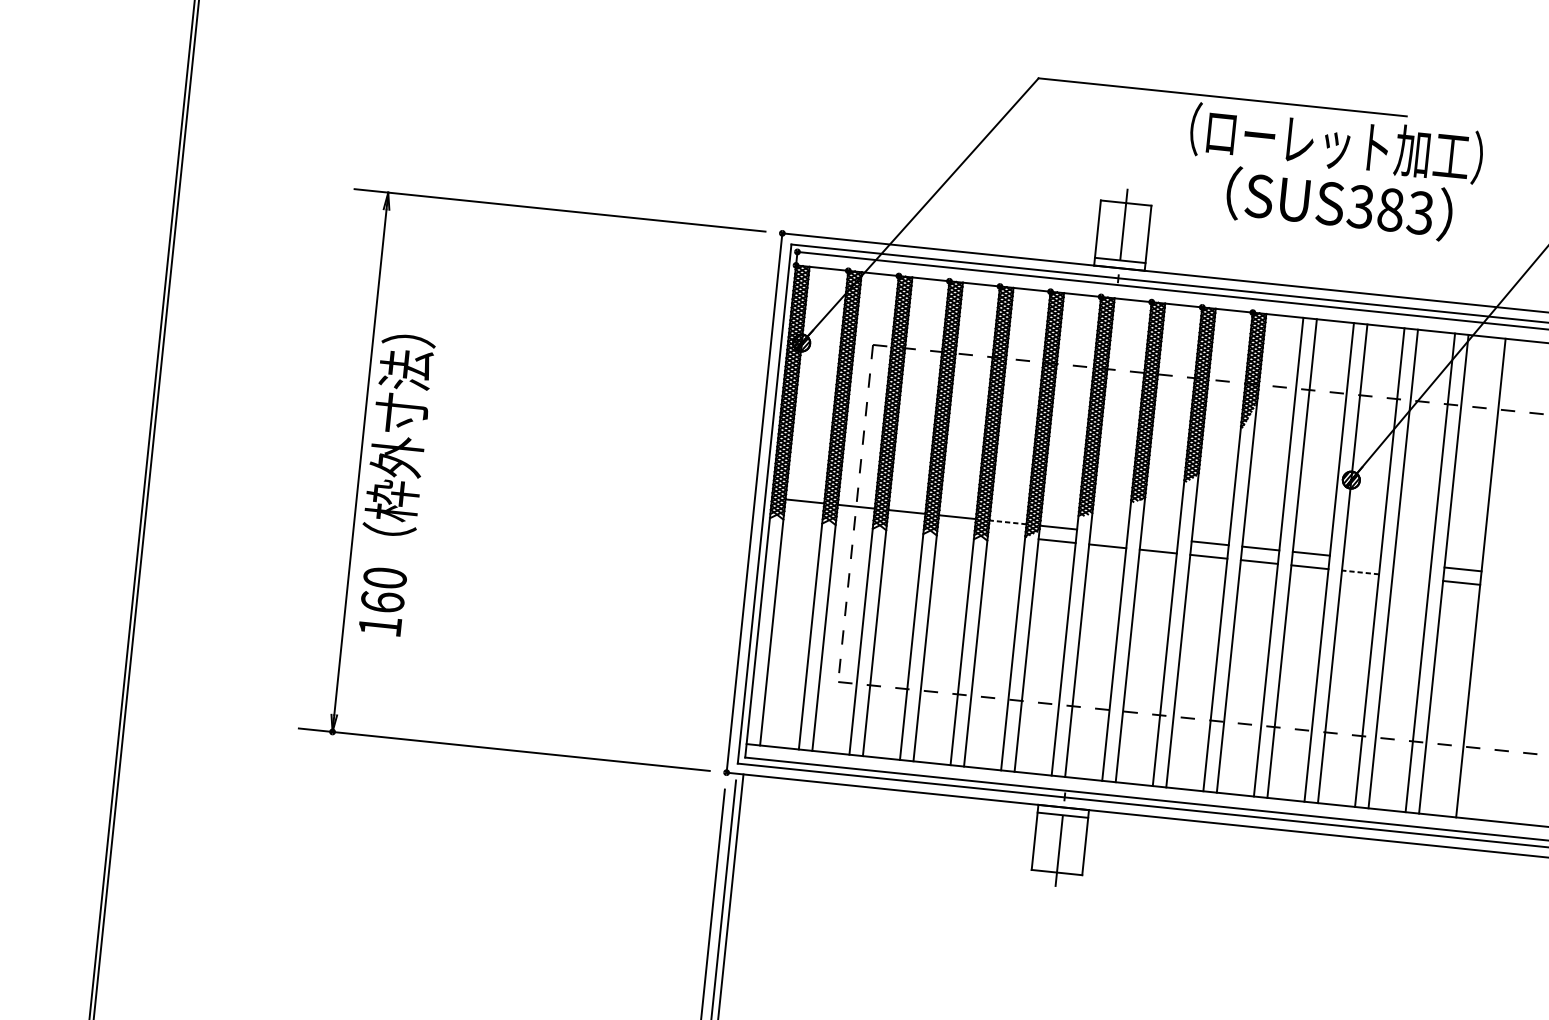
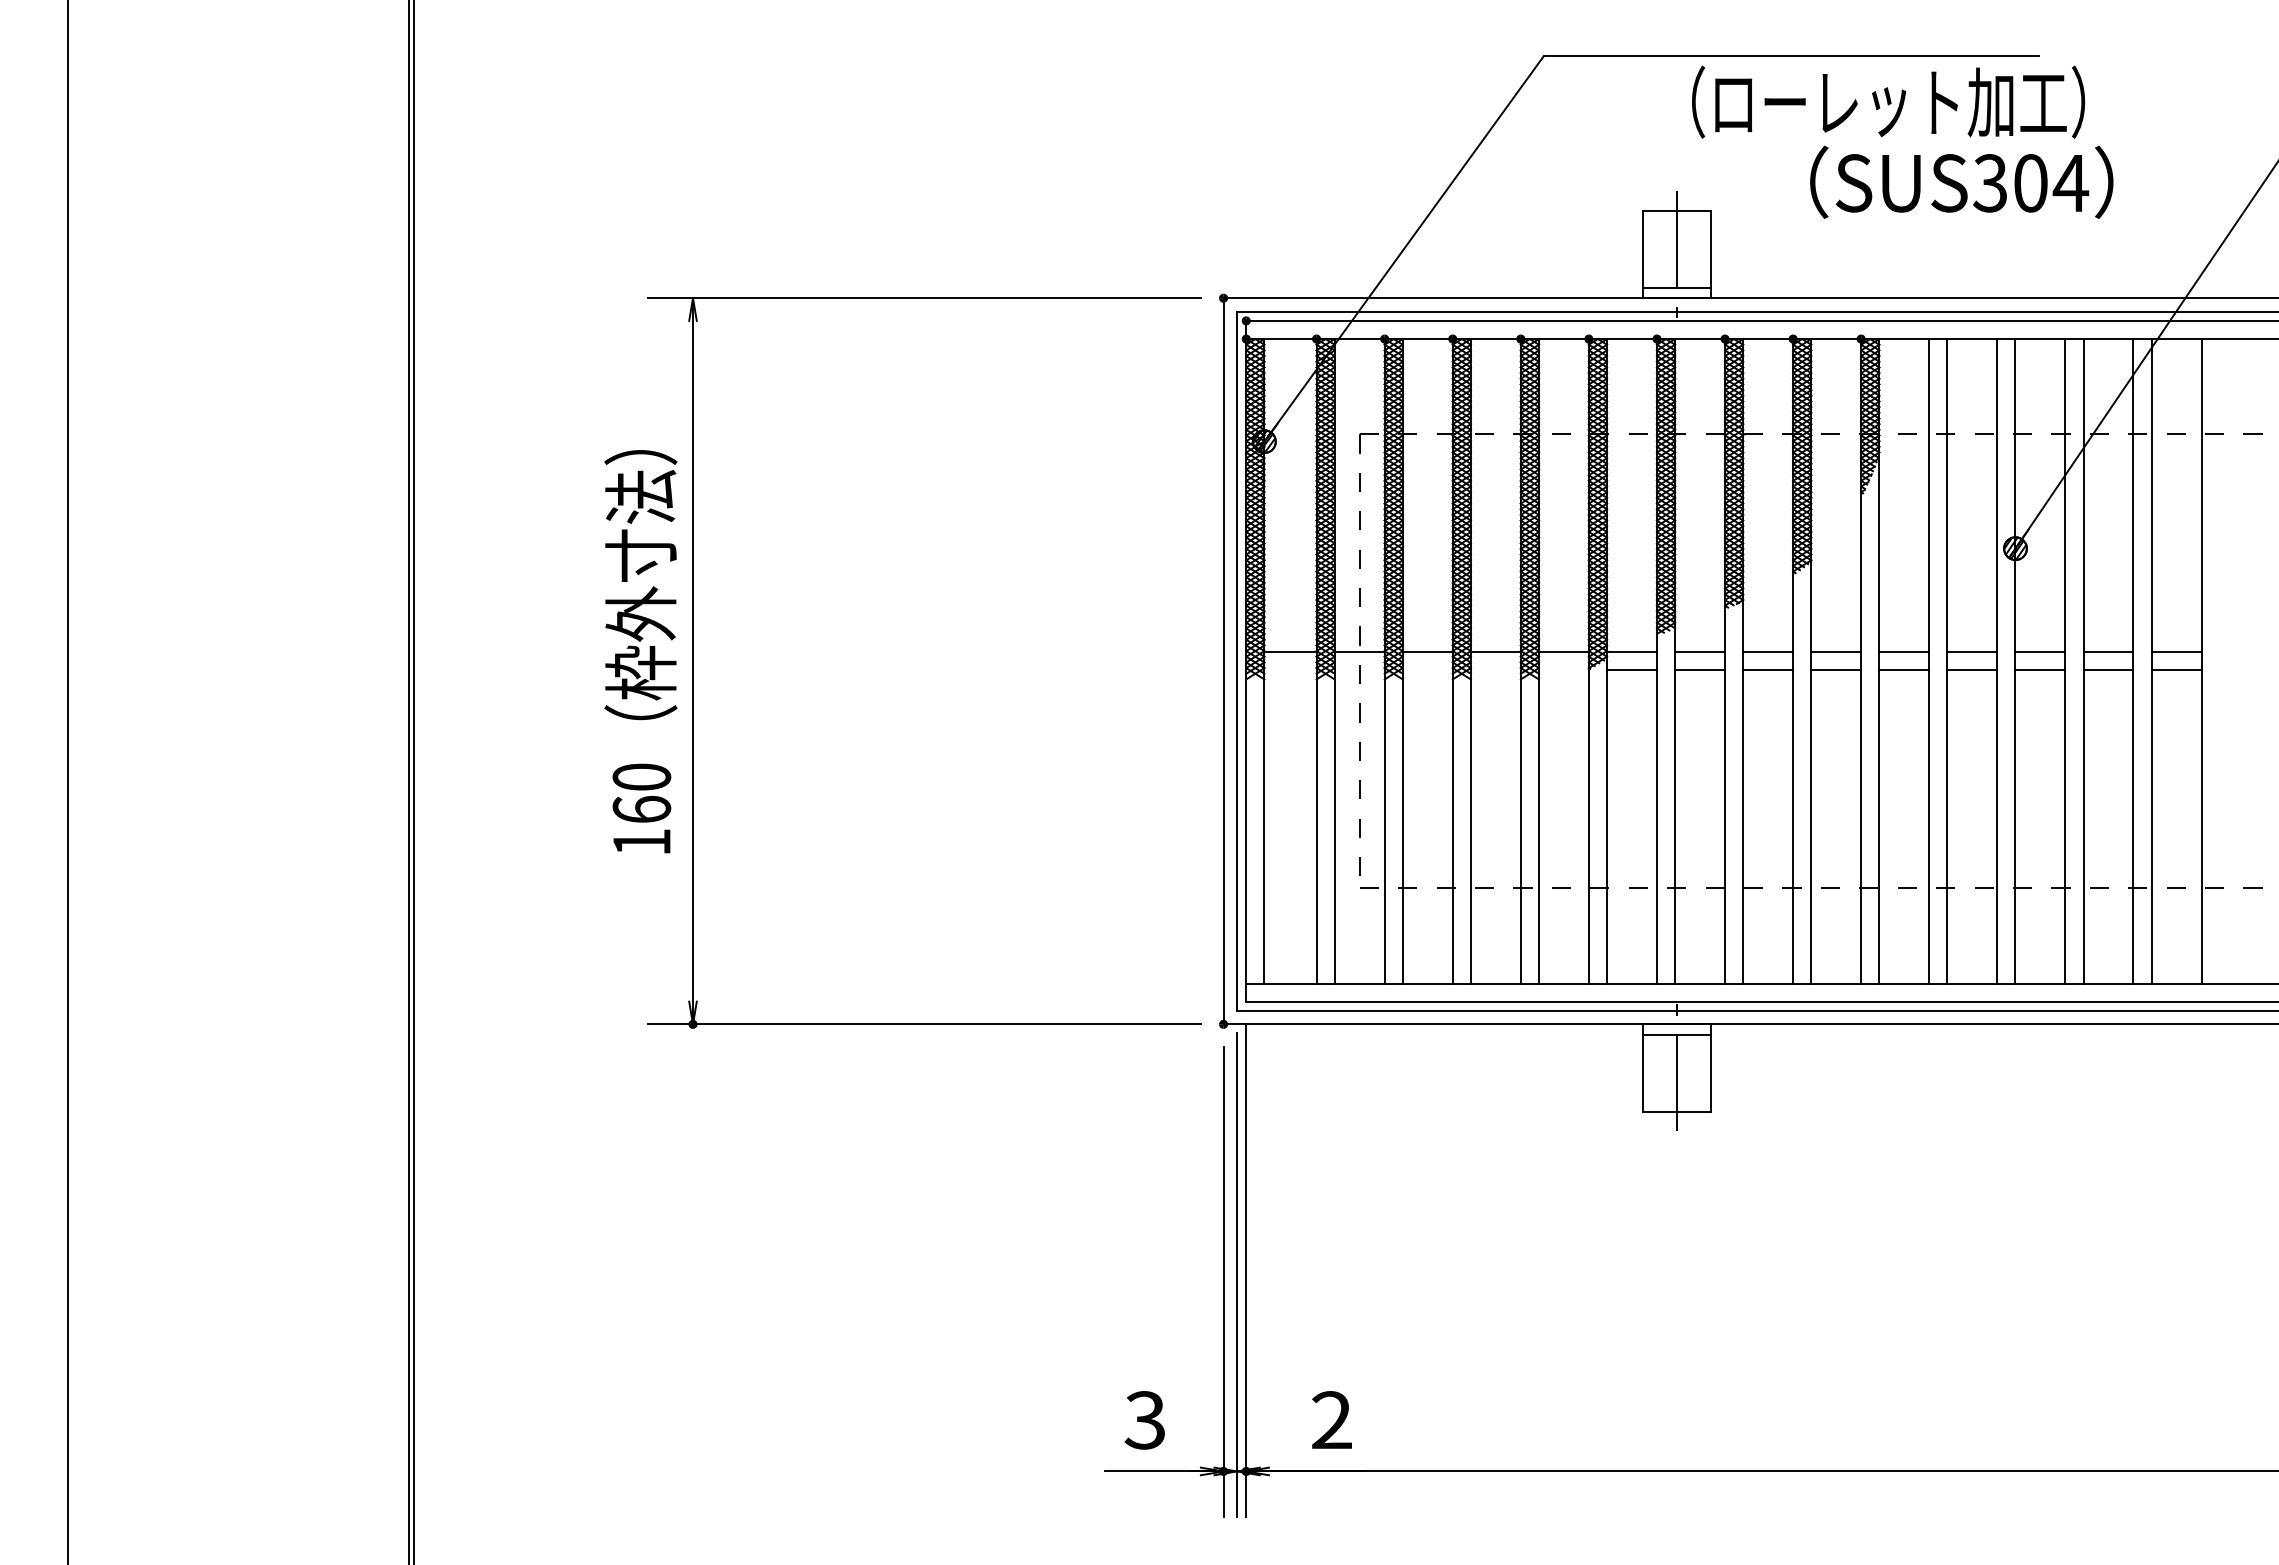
text: (1336, 142) -> (1888, 101), moved
text: (1406, 211) -> (2051, 183), SUS383 -> SUS304
text: (393, 484) -> (640, 651), moved
line: (1007, 522) -> (1563, 652), dashed -> solid
line: (1109, 533) -> (1700, 652), added
line: (1159, 538) -> (1768, 652), added
line: (1361, 559) -> (2040, 652), added
line: (1412, 564) -> (2108, 652), added
line: (1360, 572) -> (2040, 670), dashed -> solid
line: (1411, 577) -> (2108, 670), added

